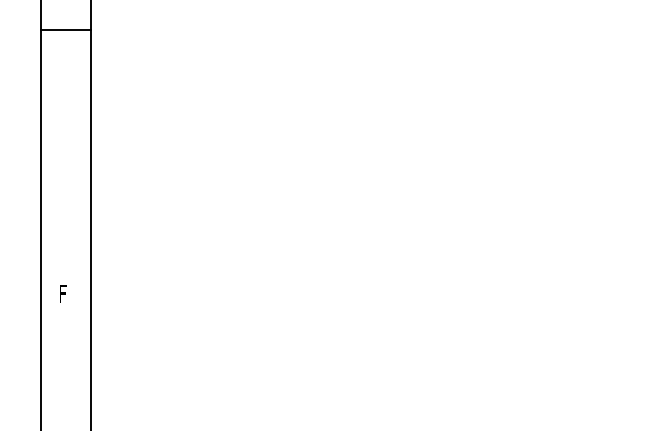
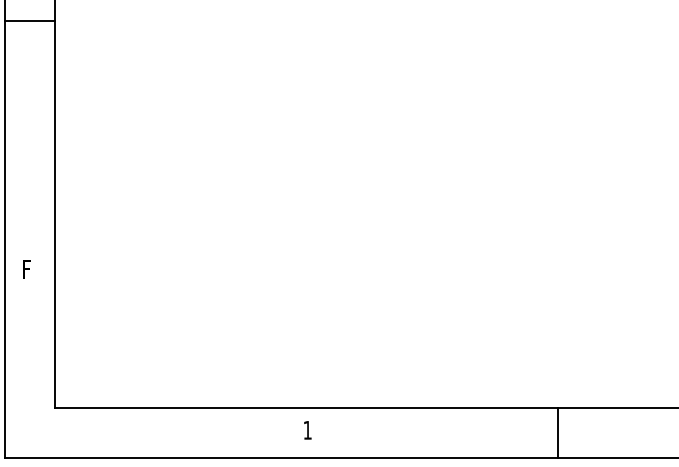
line: (65, 30) -> (29, 20), moved

